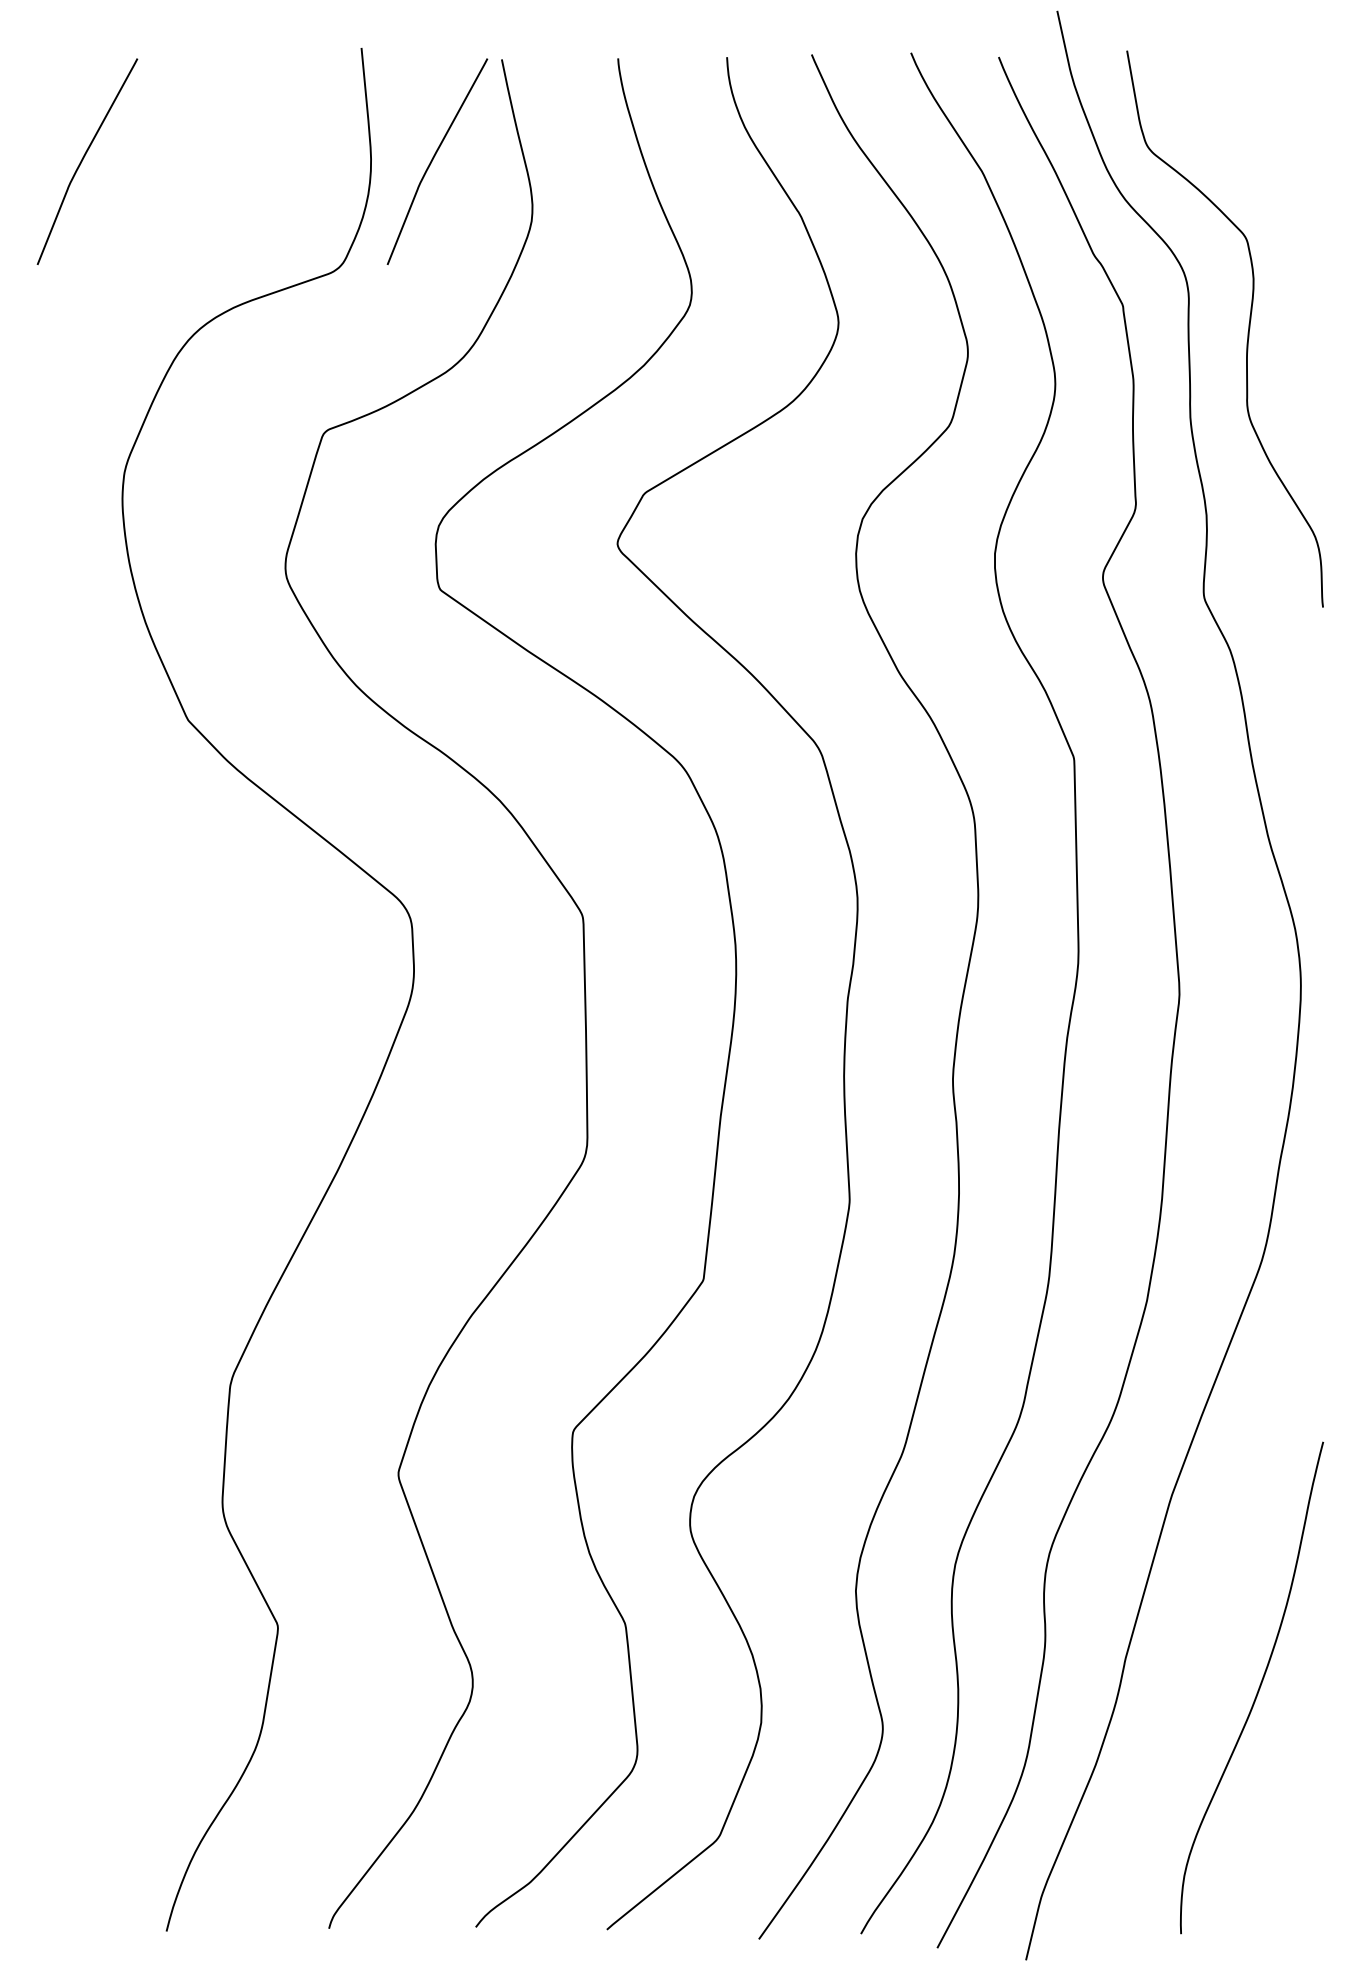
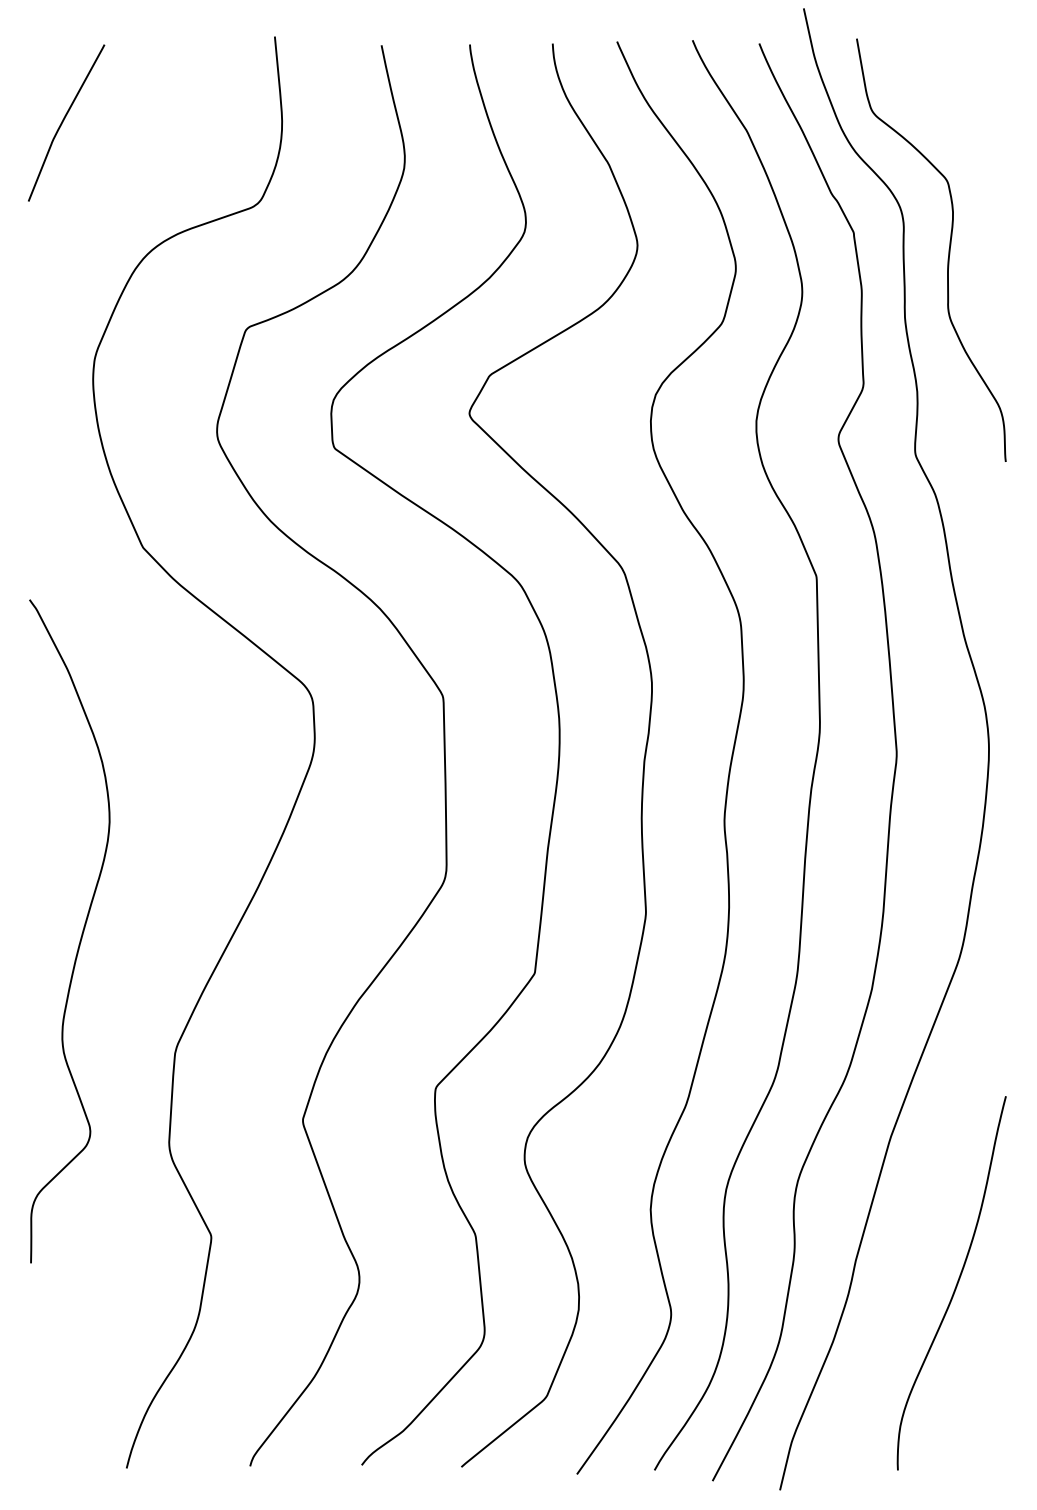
curve: (434, 158) -> (330, 120), removed
curve: (107, 1228) -> (81, 934), added

